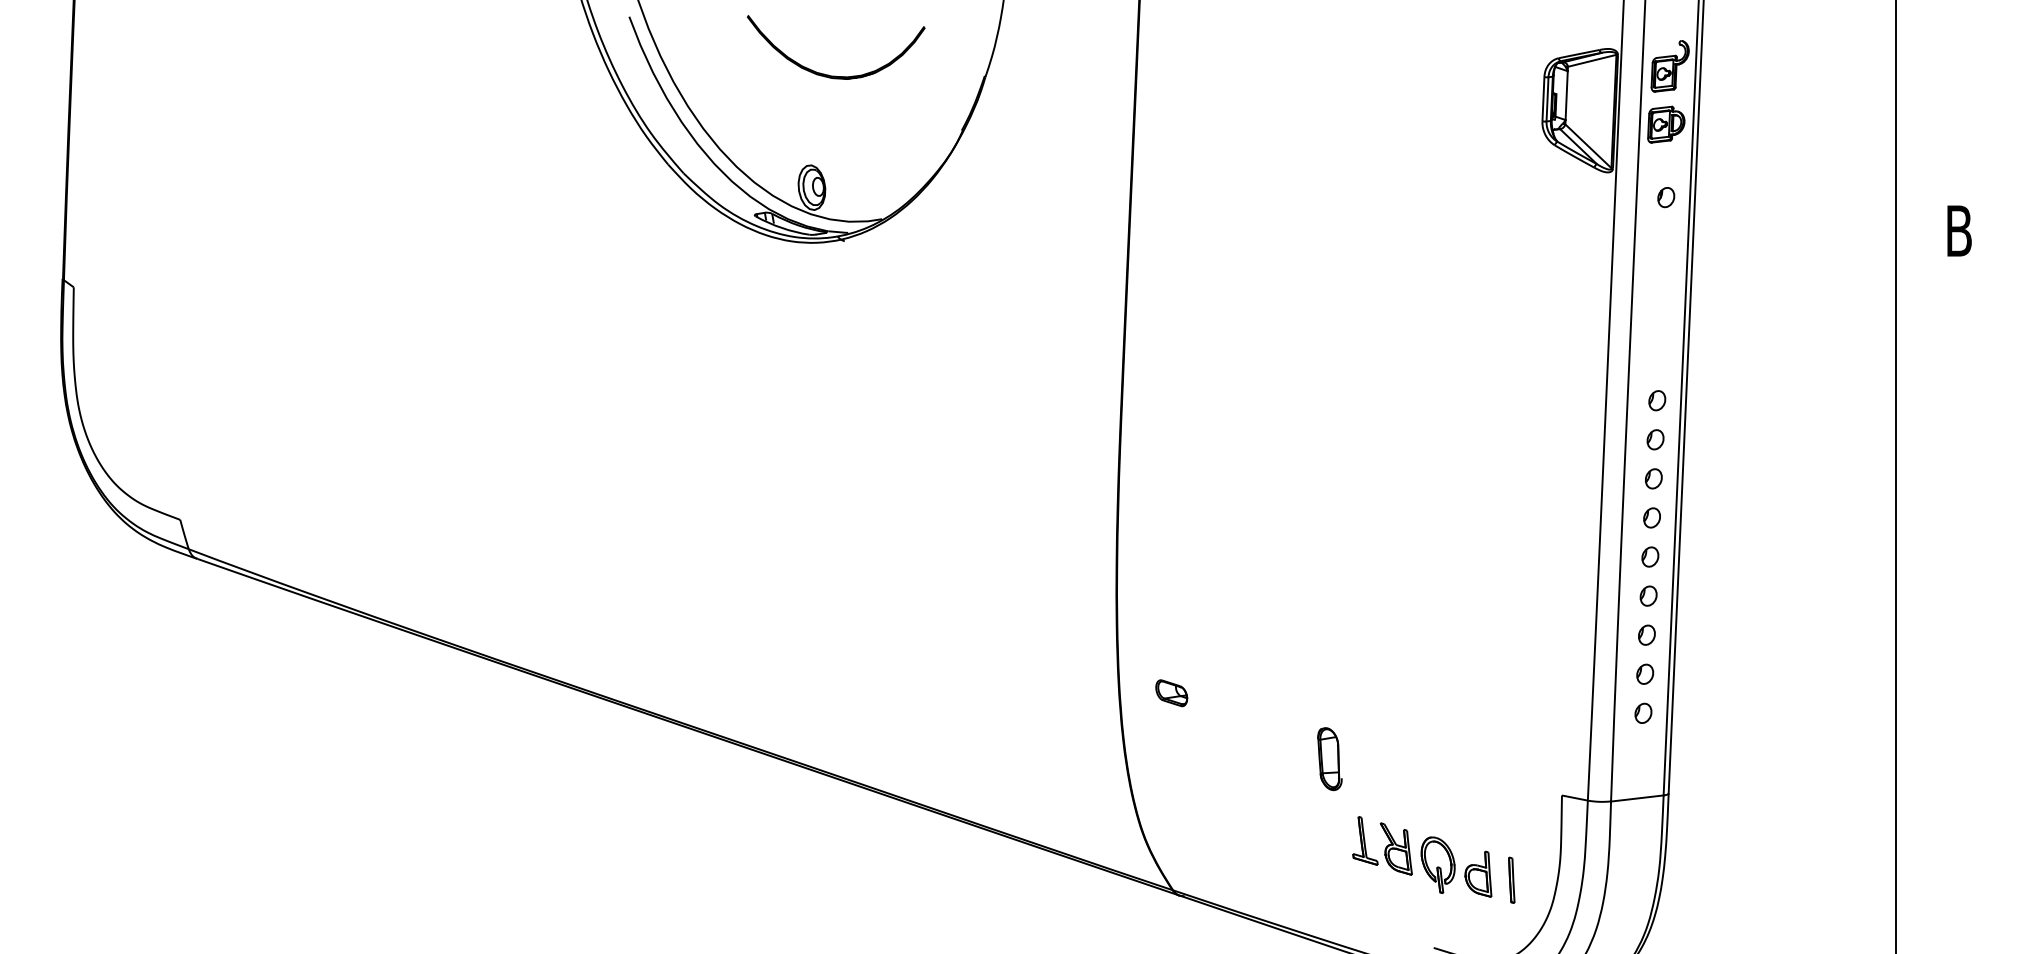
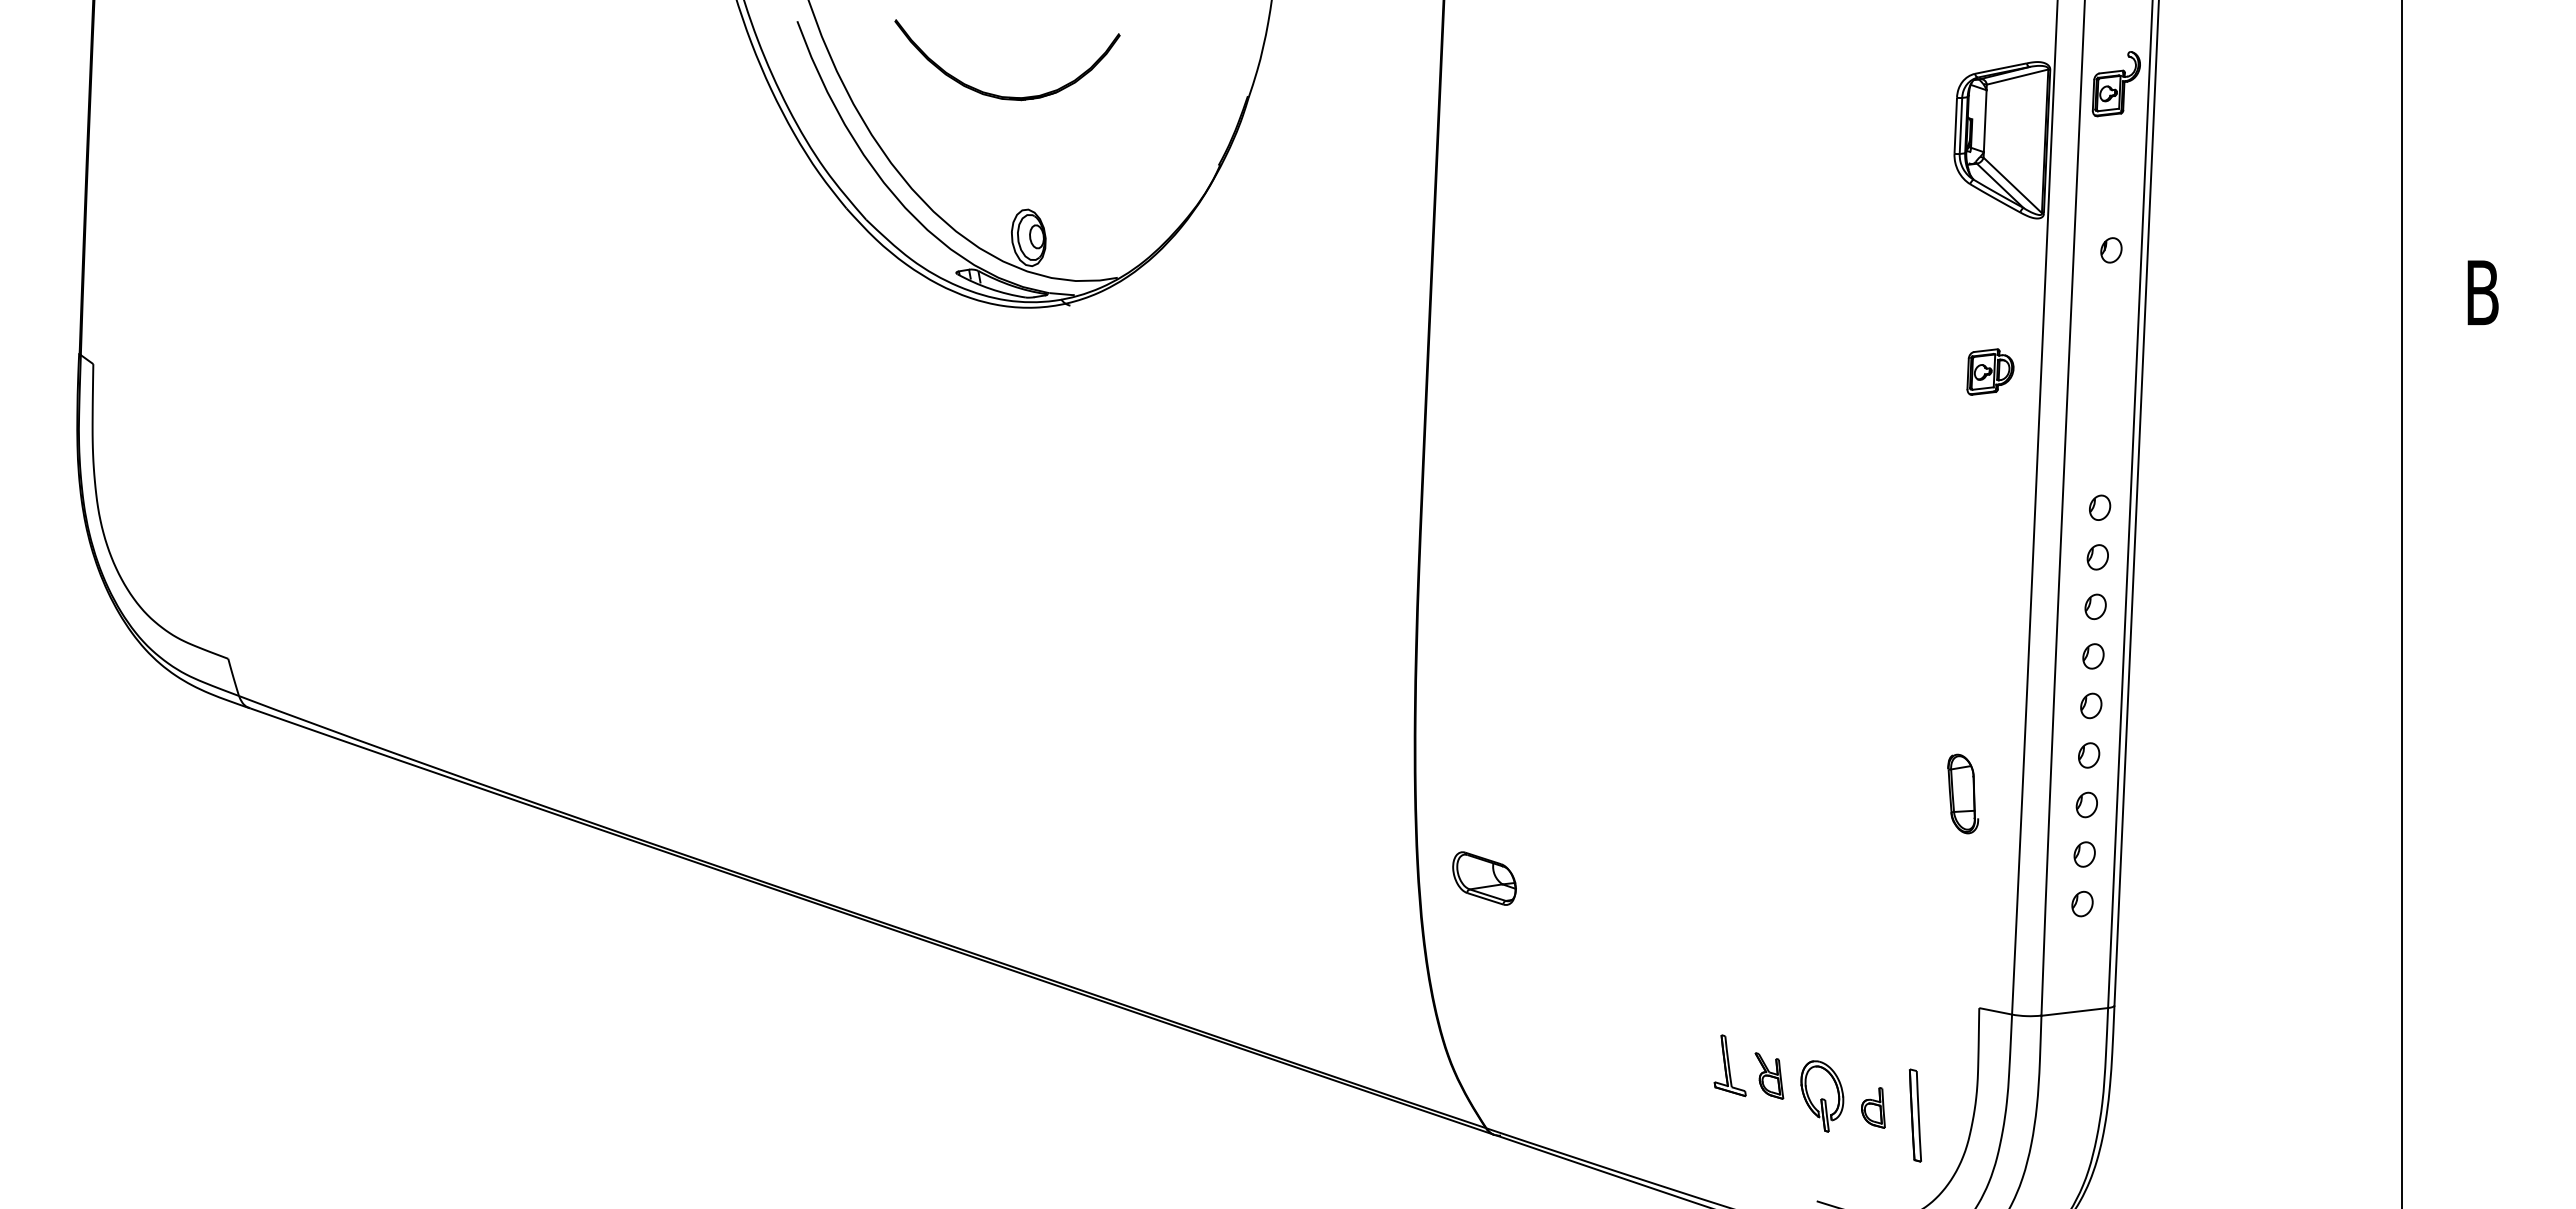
part: (830, 75) -> (1000, 95), moved
part: (1666, 124) -> (1990, 371), moved
part: (1171, 693) -> (1484, 878), size x1.6
part: (1330, 758) -> (1963, 793), moved
part: (1396, 848) -> (1769, 1075), size x0.7
part: (1478, 873) -> (1873, 1107), size x0.7
part: (1511, 880) -> (1915, 1115), size x1.6

